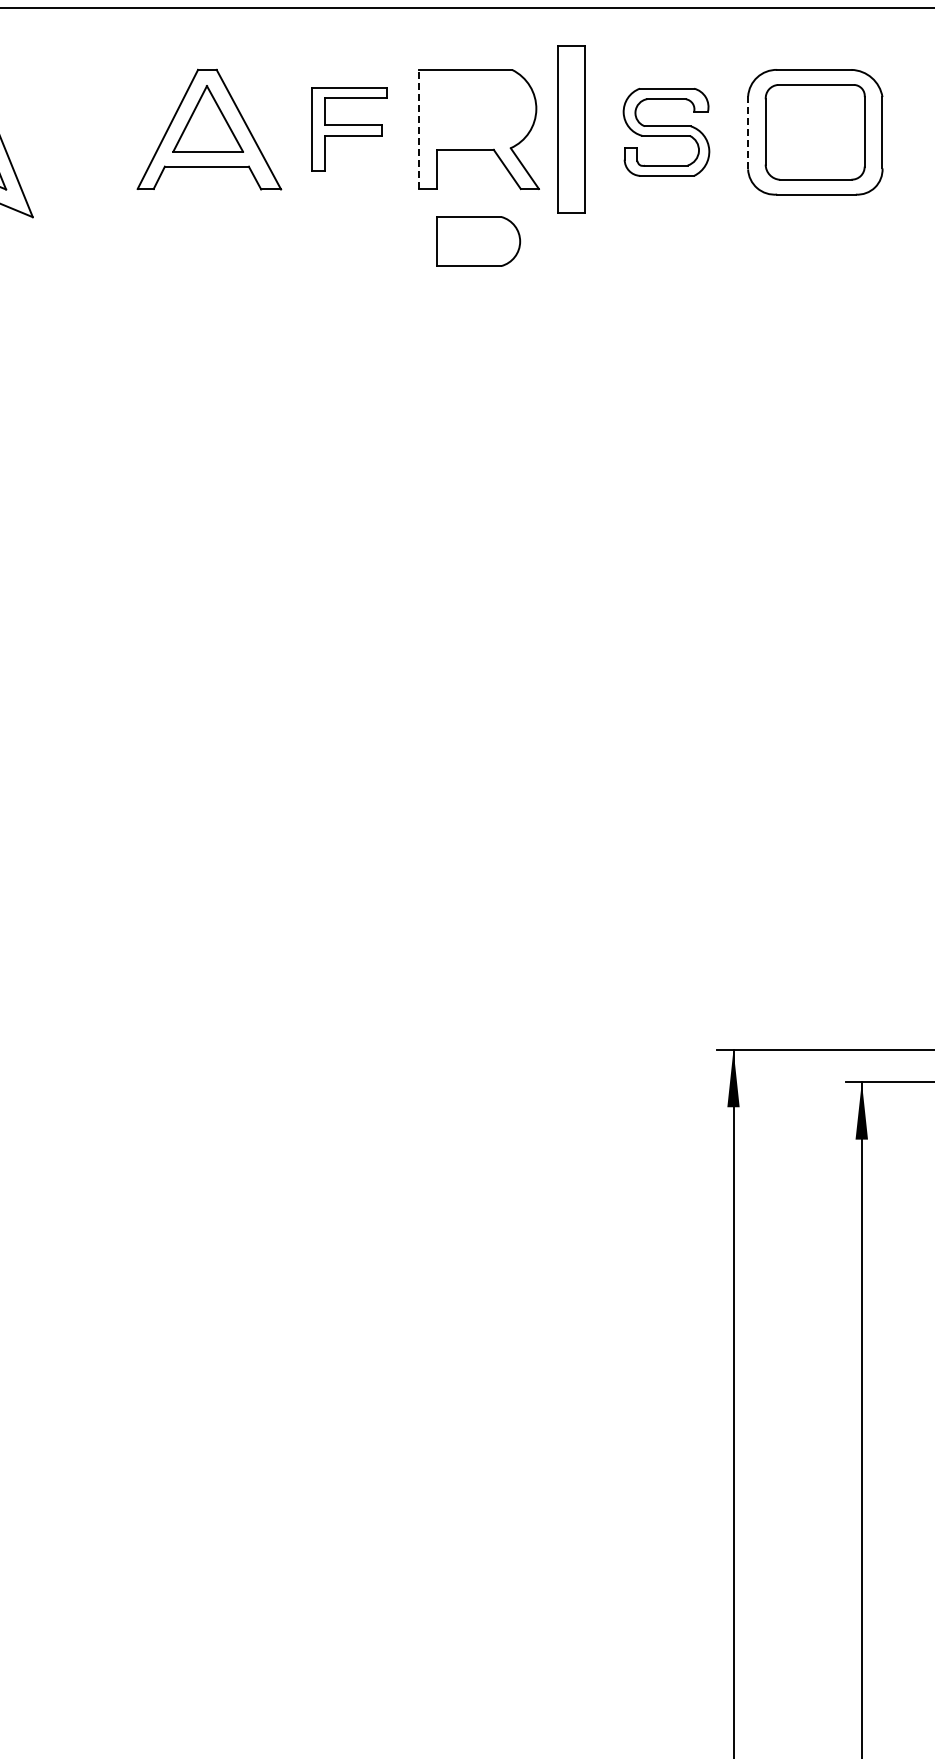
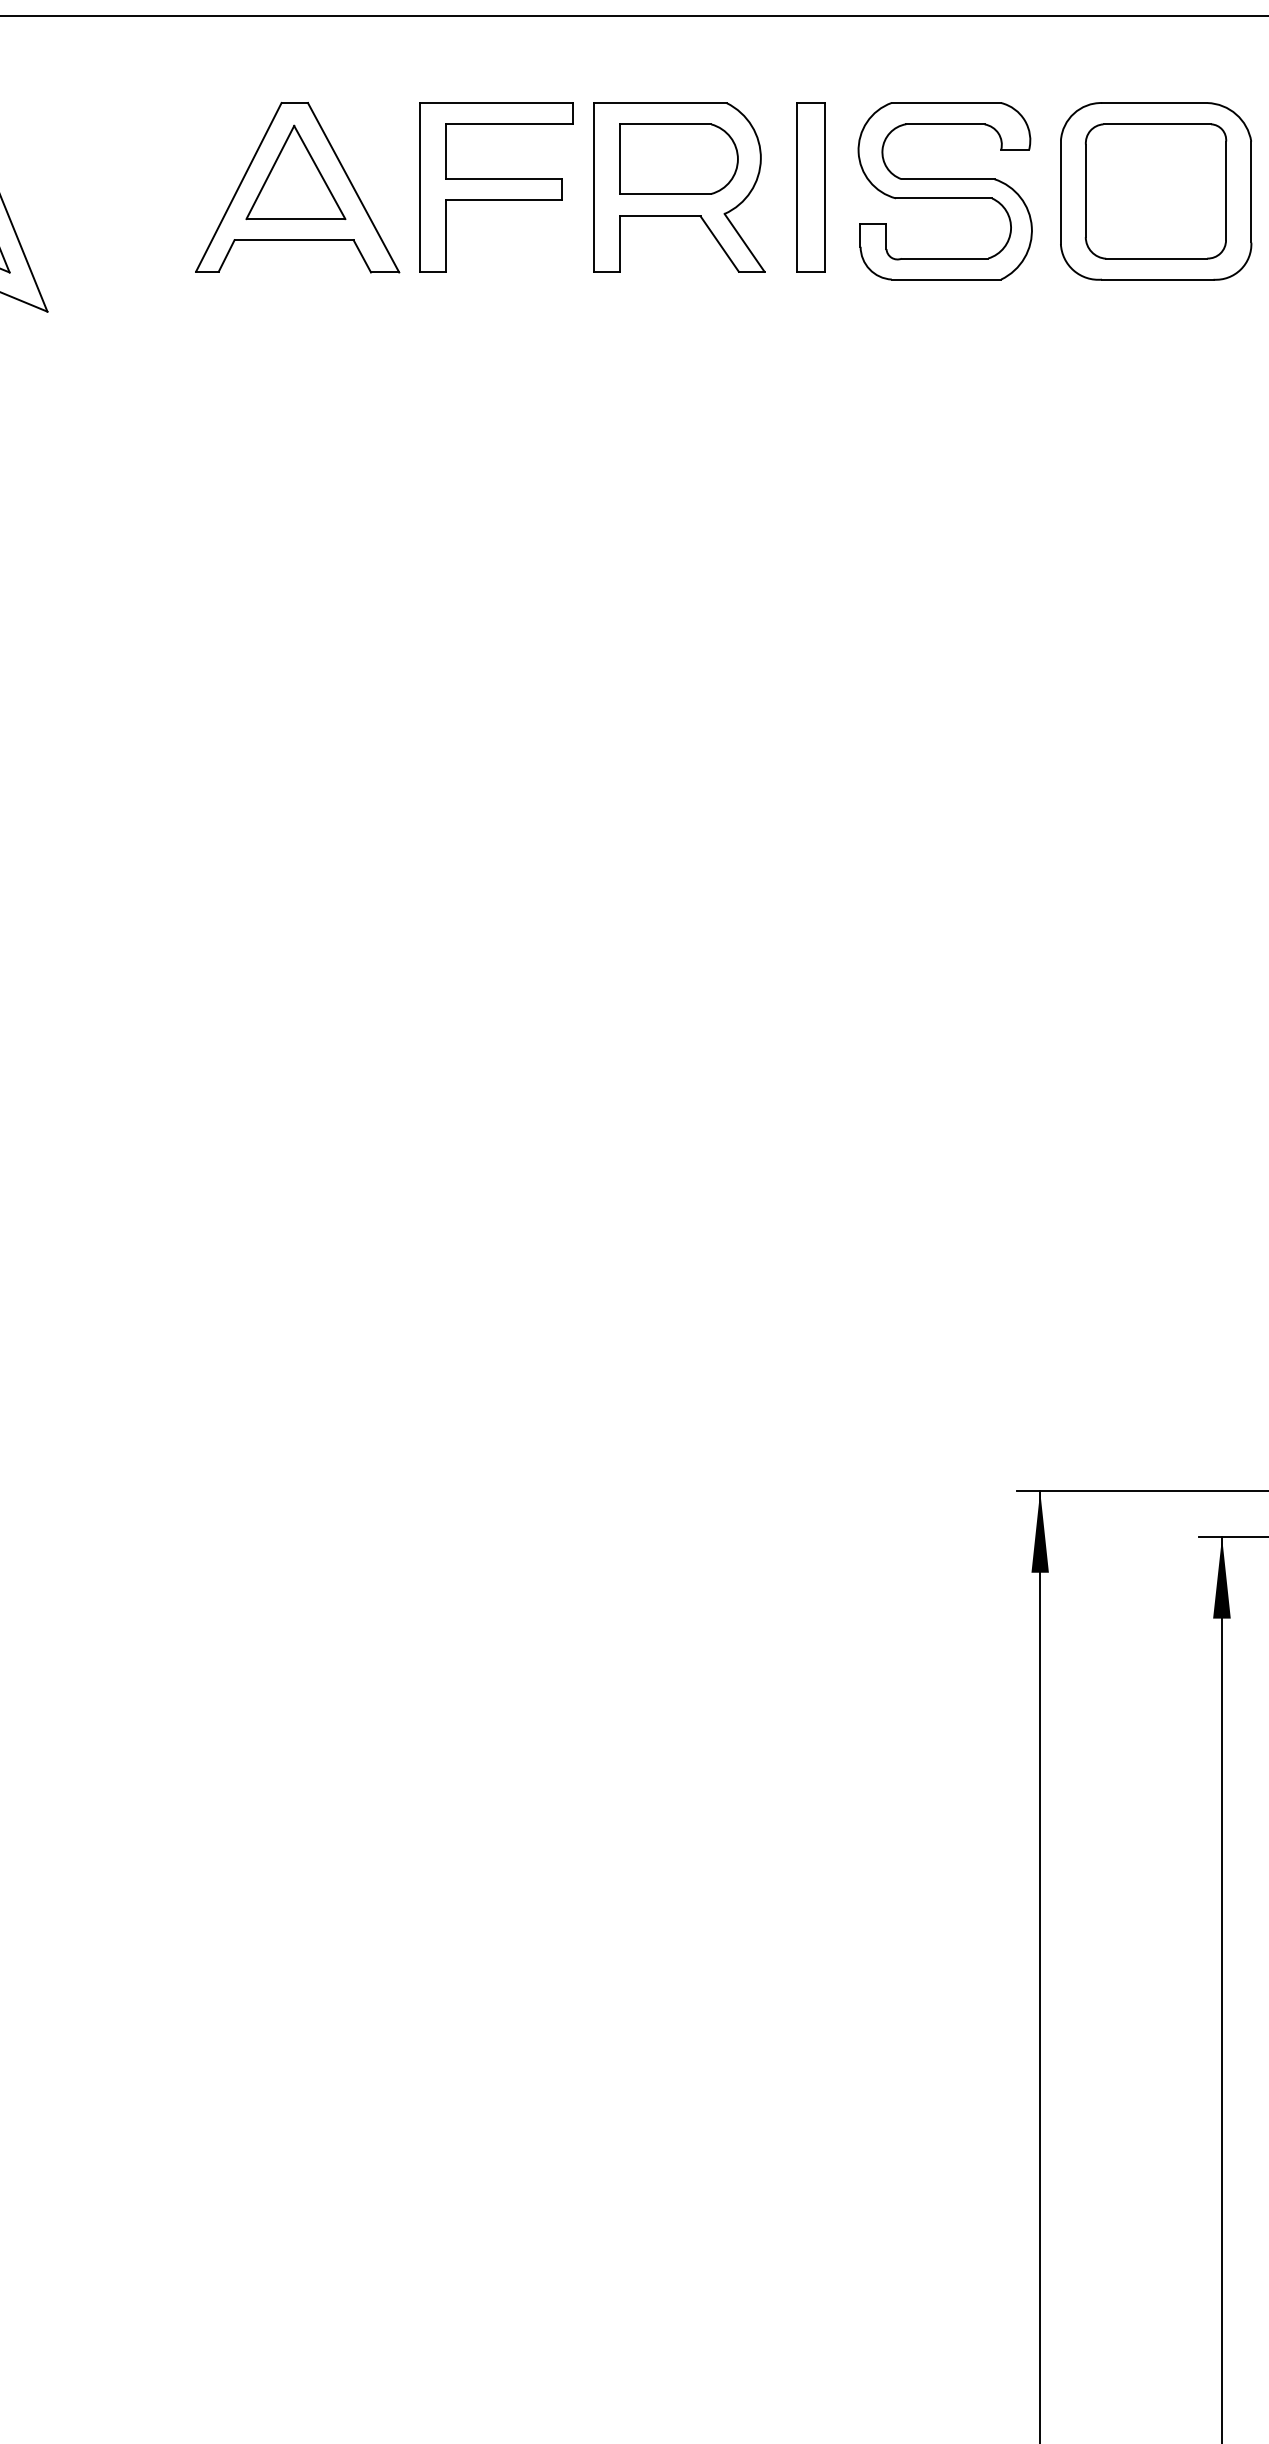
part: (349, 129) -> (496, 187), size x1.43
line: (418, 129) -> (593, 187), dashed -> solid
part: (571, 129) -> (810, 187), size x0.71
part: (666, 132) -> (945, 191), size x1.43
line: (748, 133) -> (1061, 193), dashed -> solid
part: (478, 241) -> (678, 159), moved

